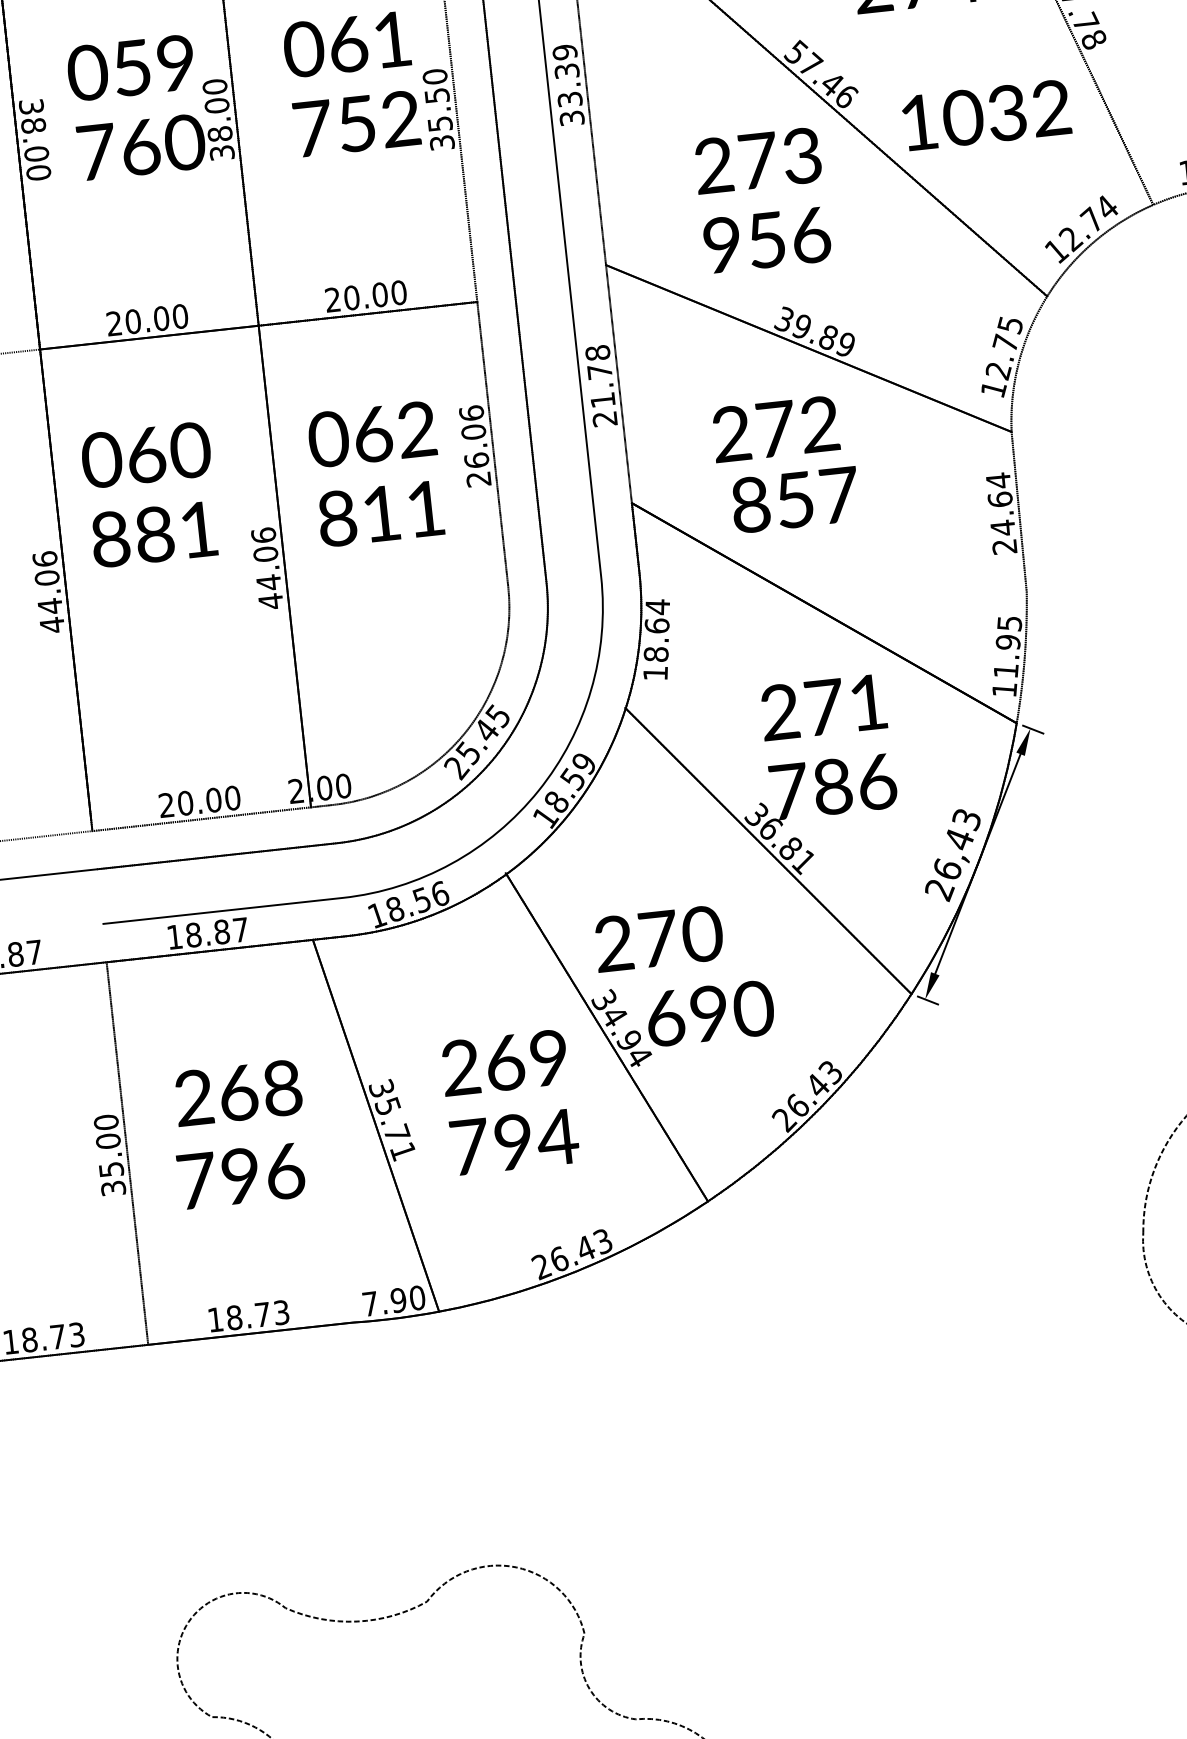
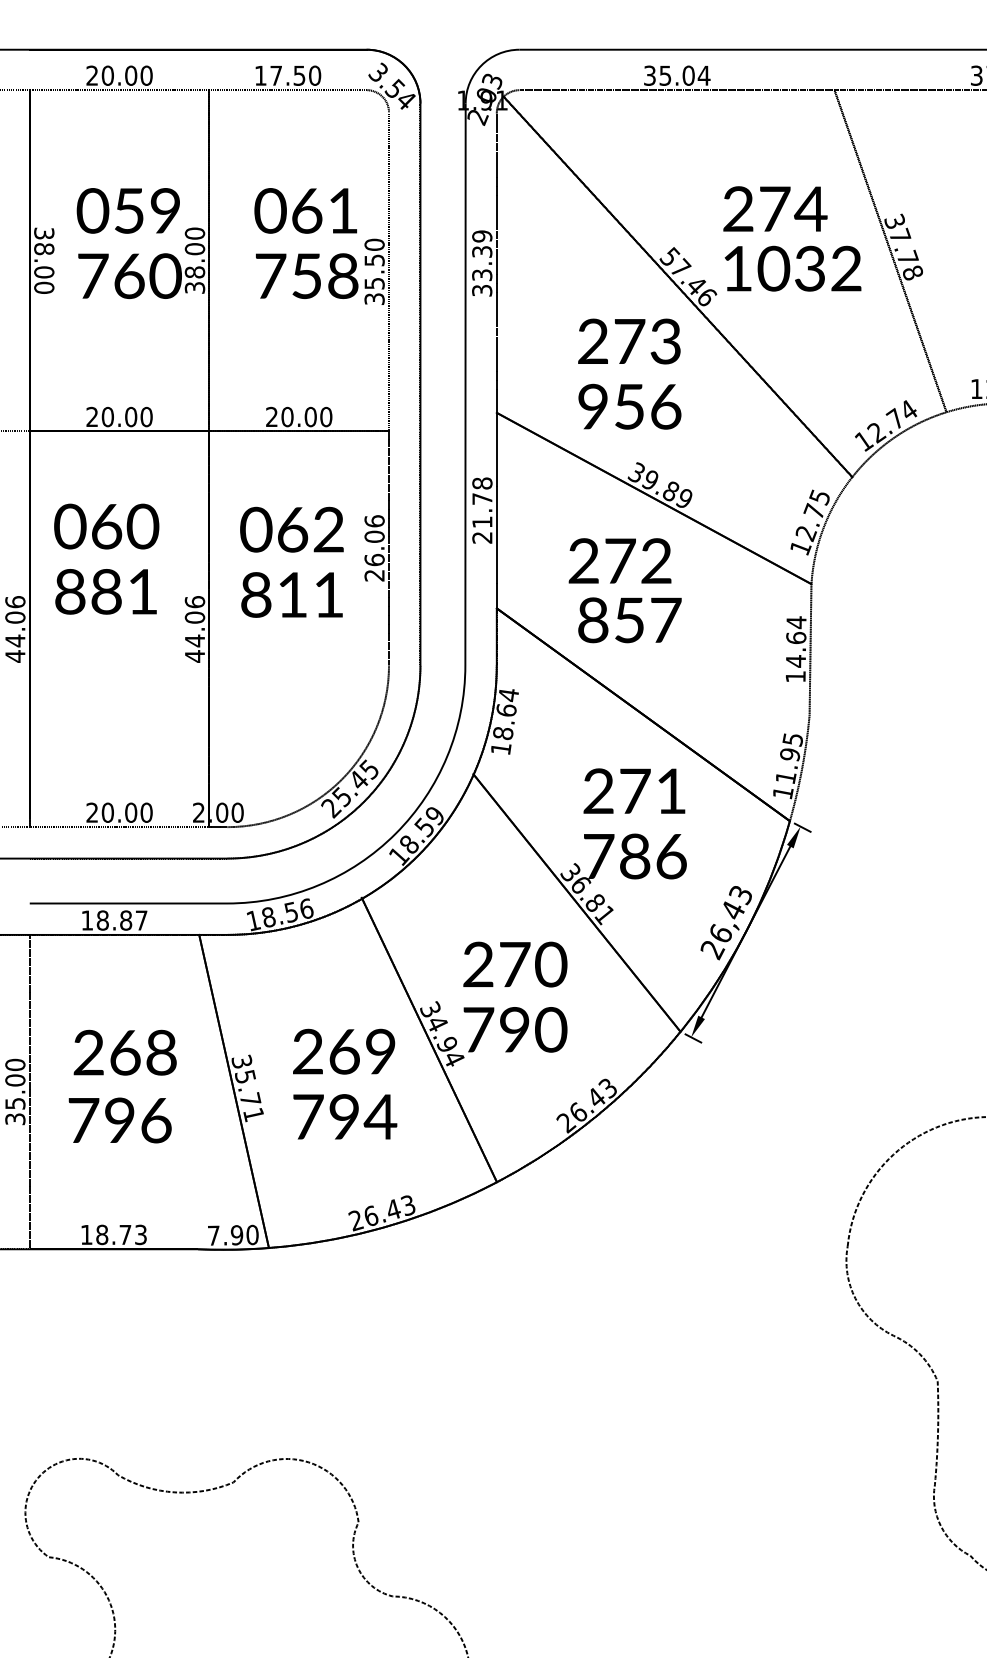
text: (985, 115) -> (792, 268), moved
text: (401, 119) -> (343, 276), 752 -> 758
text: (1004, 546) -> (795, 676), 24.64 -> 14.64
text: (659, 938) -> (515, 964), moved
text: (665, 1018) -> (478, 1029), 690 -> 790

